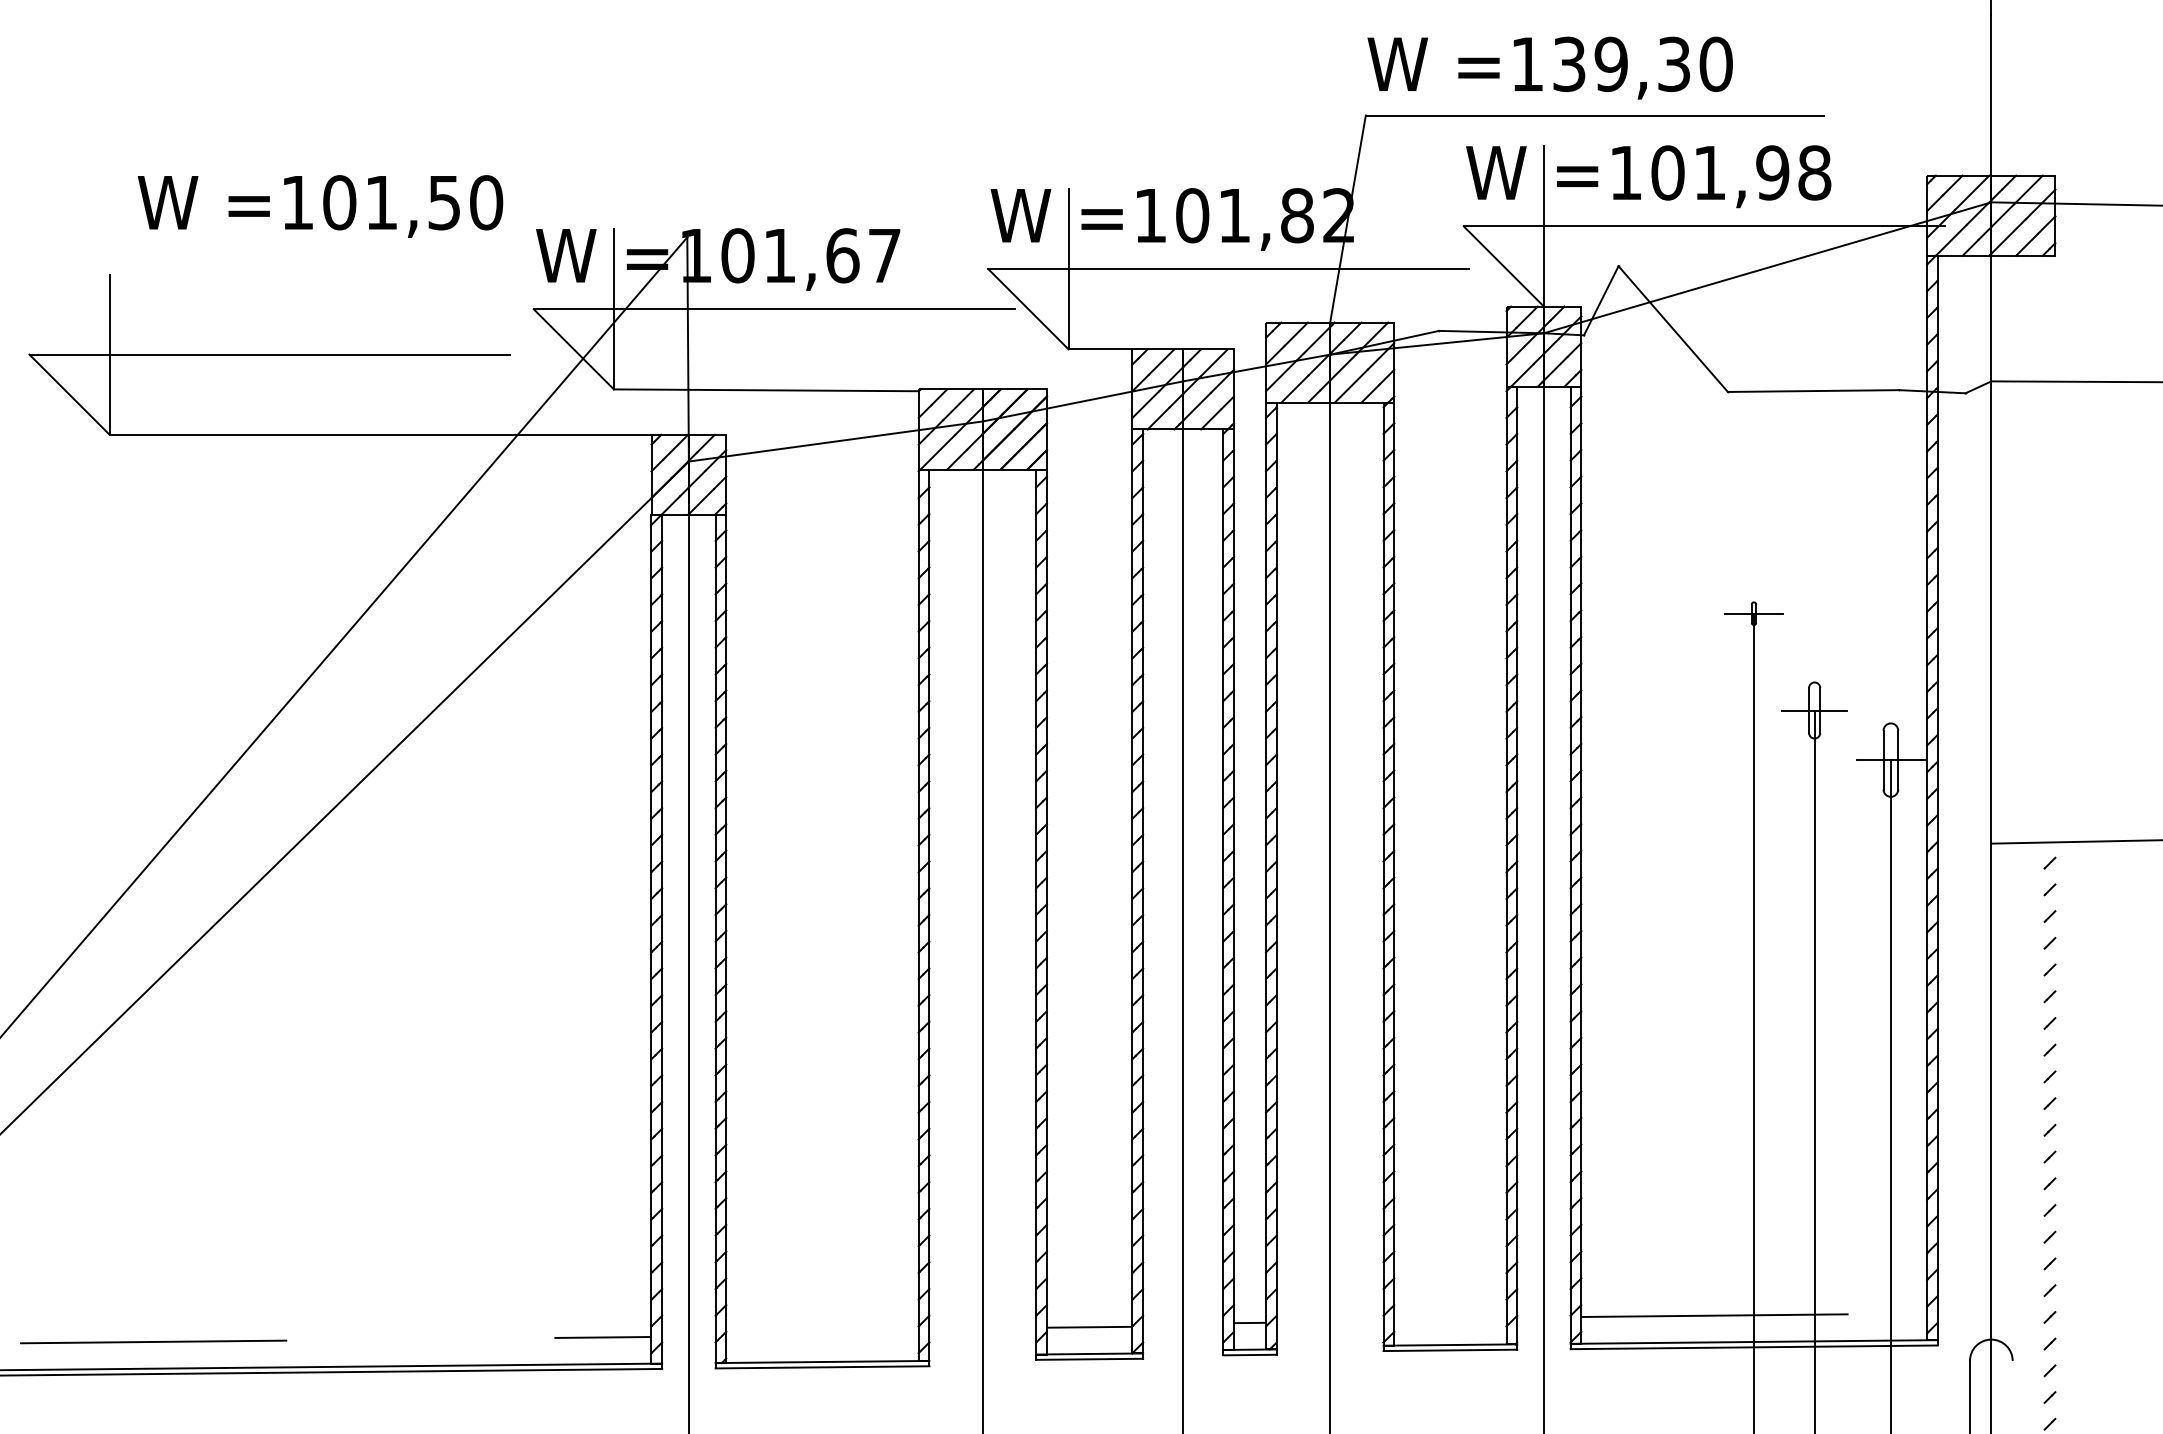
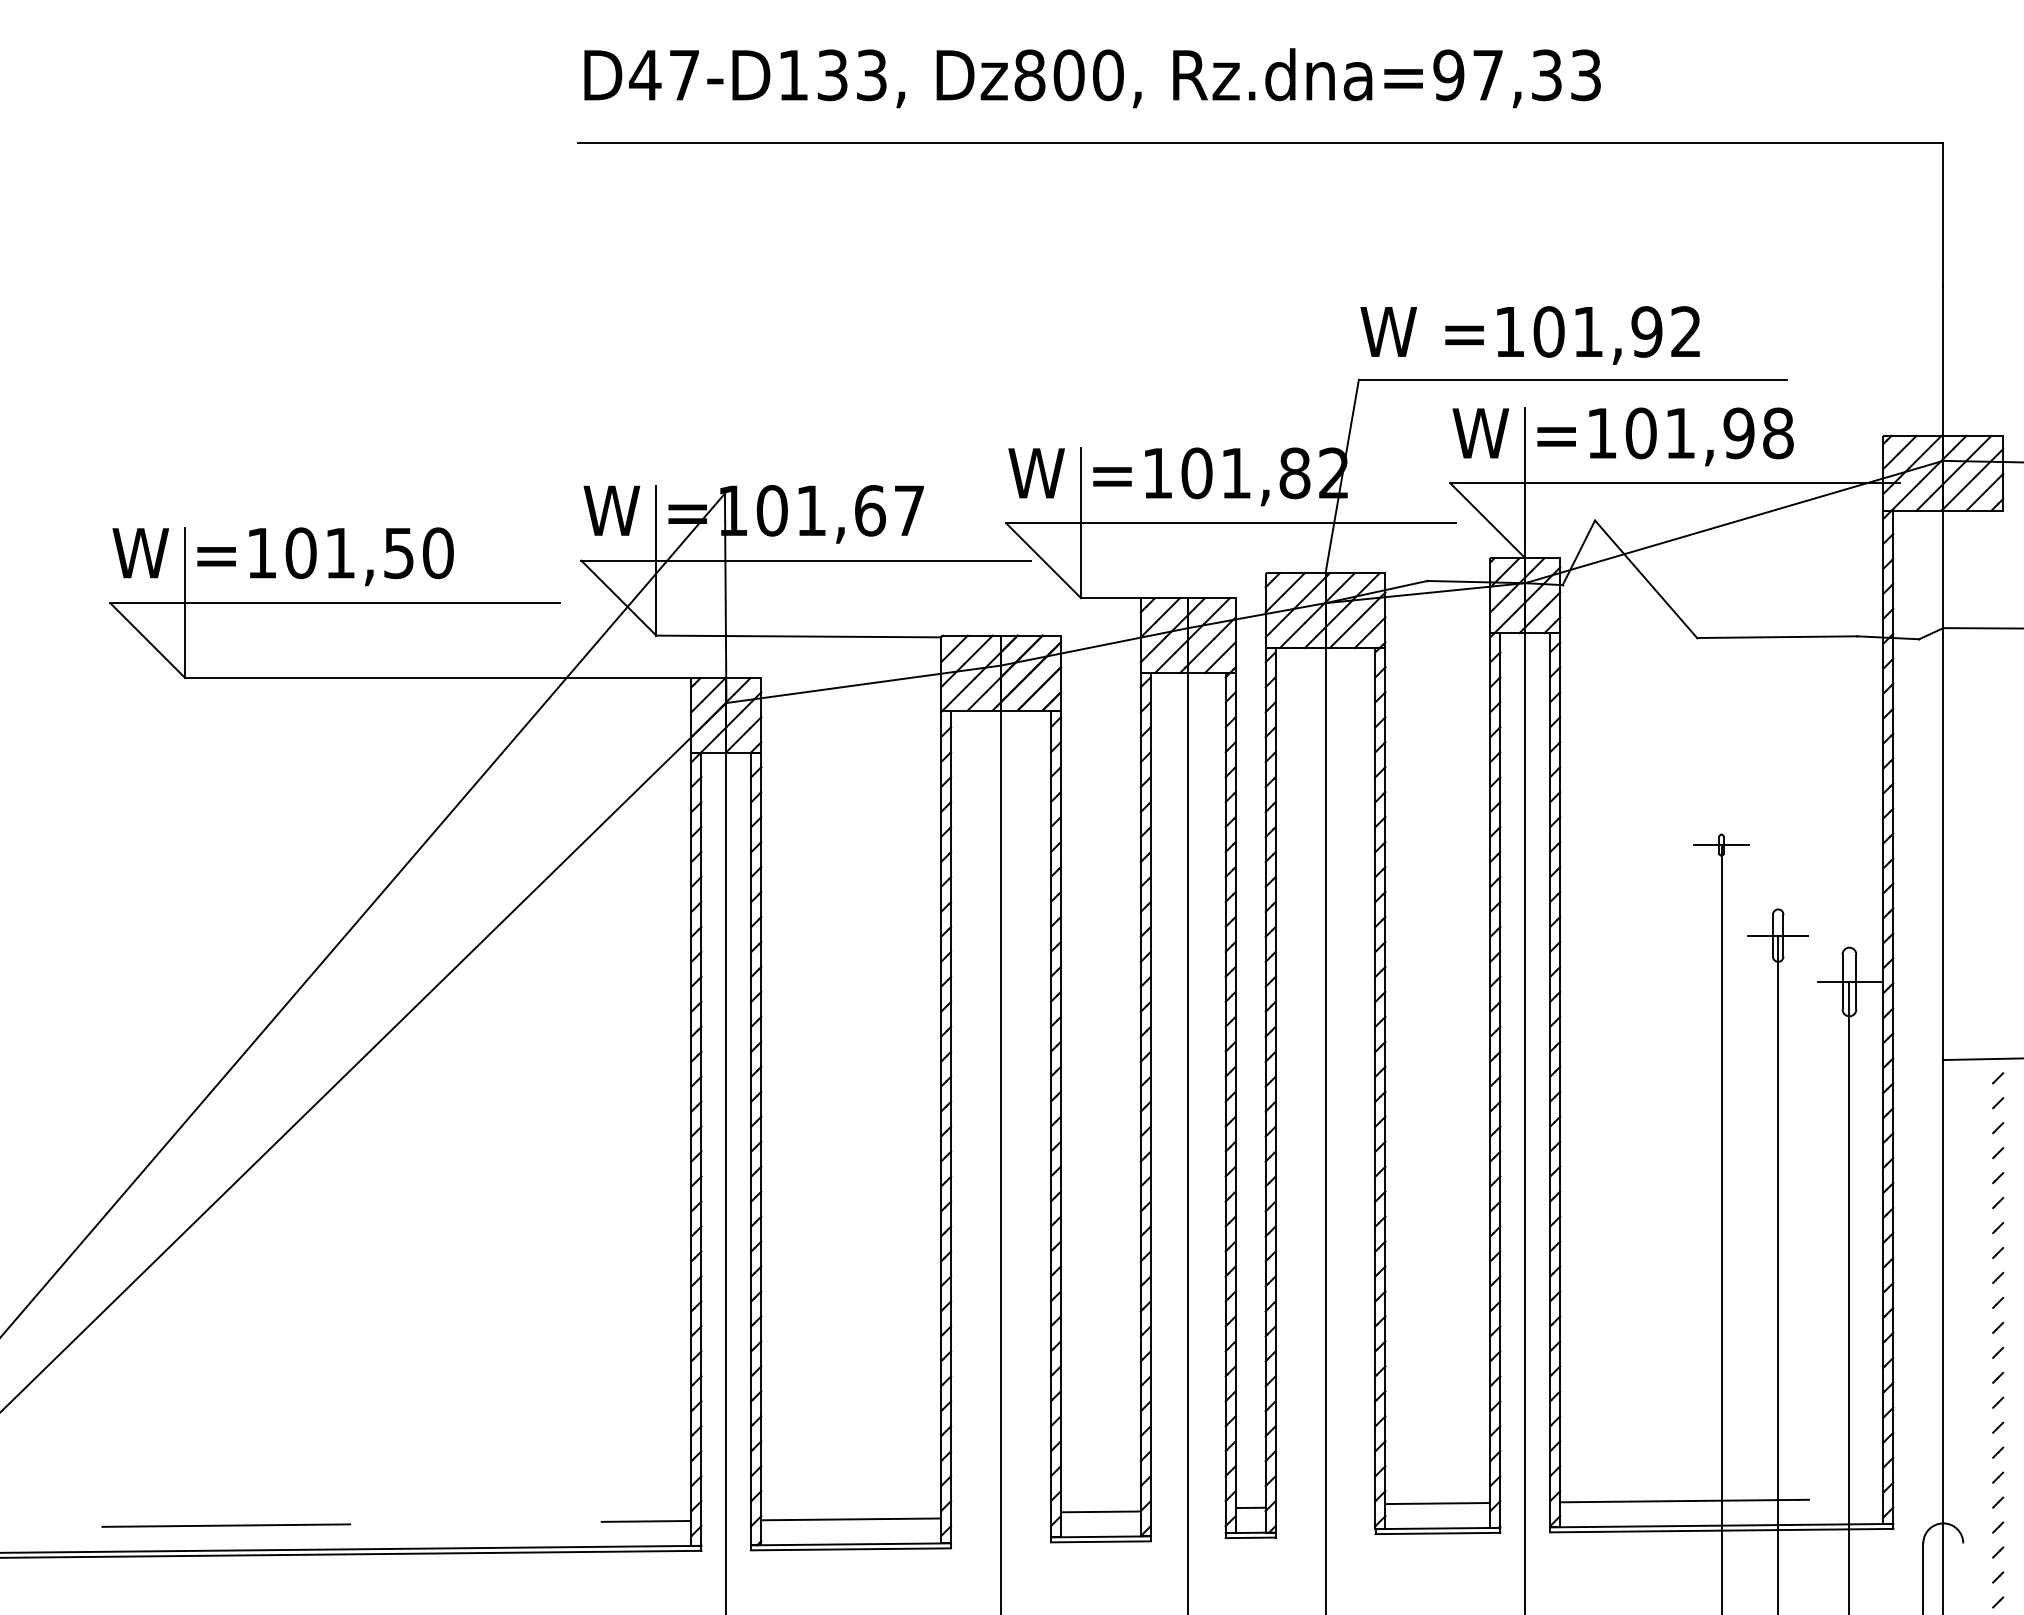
text: (1642, 63) -> (1617, 331), =139,30 -> =101,92
text: (319, 206) -> (282, 556), moved
line: (1449, 1318) -> (1437, 1503), added
line: (822, 1335) -> (851, 1519), added

